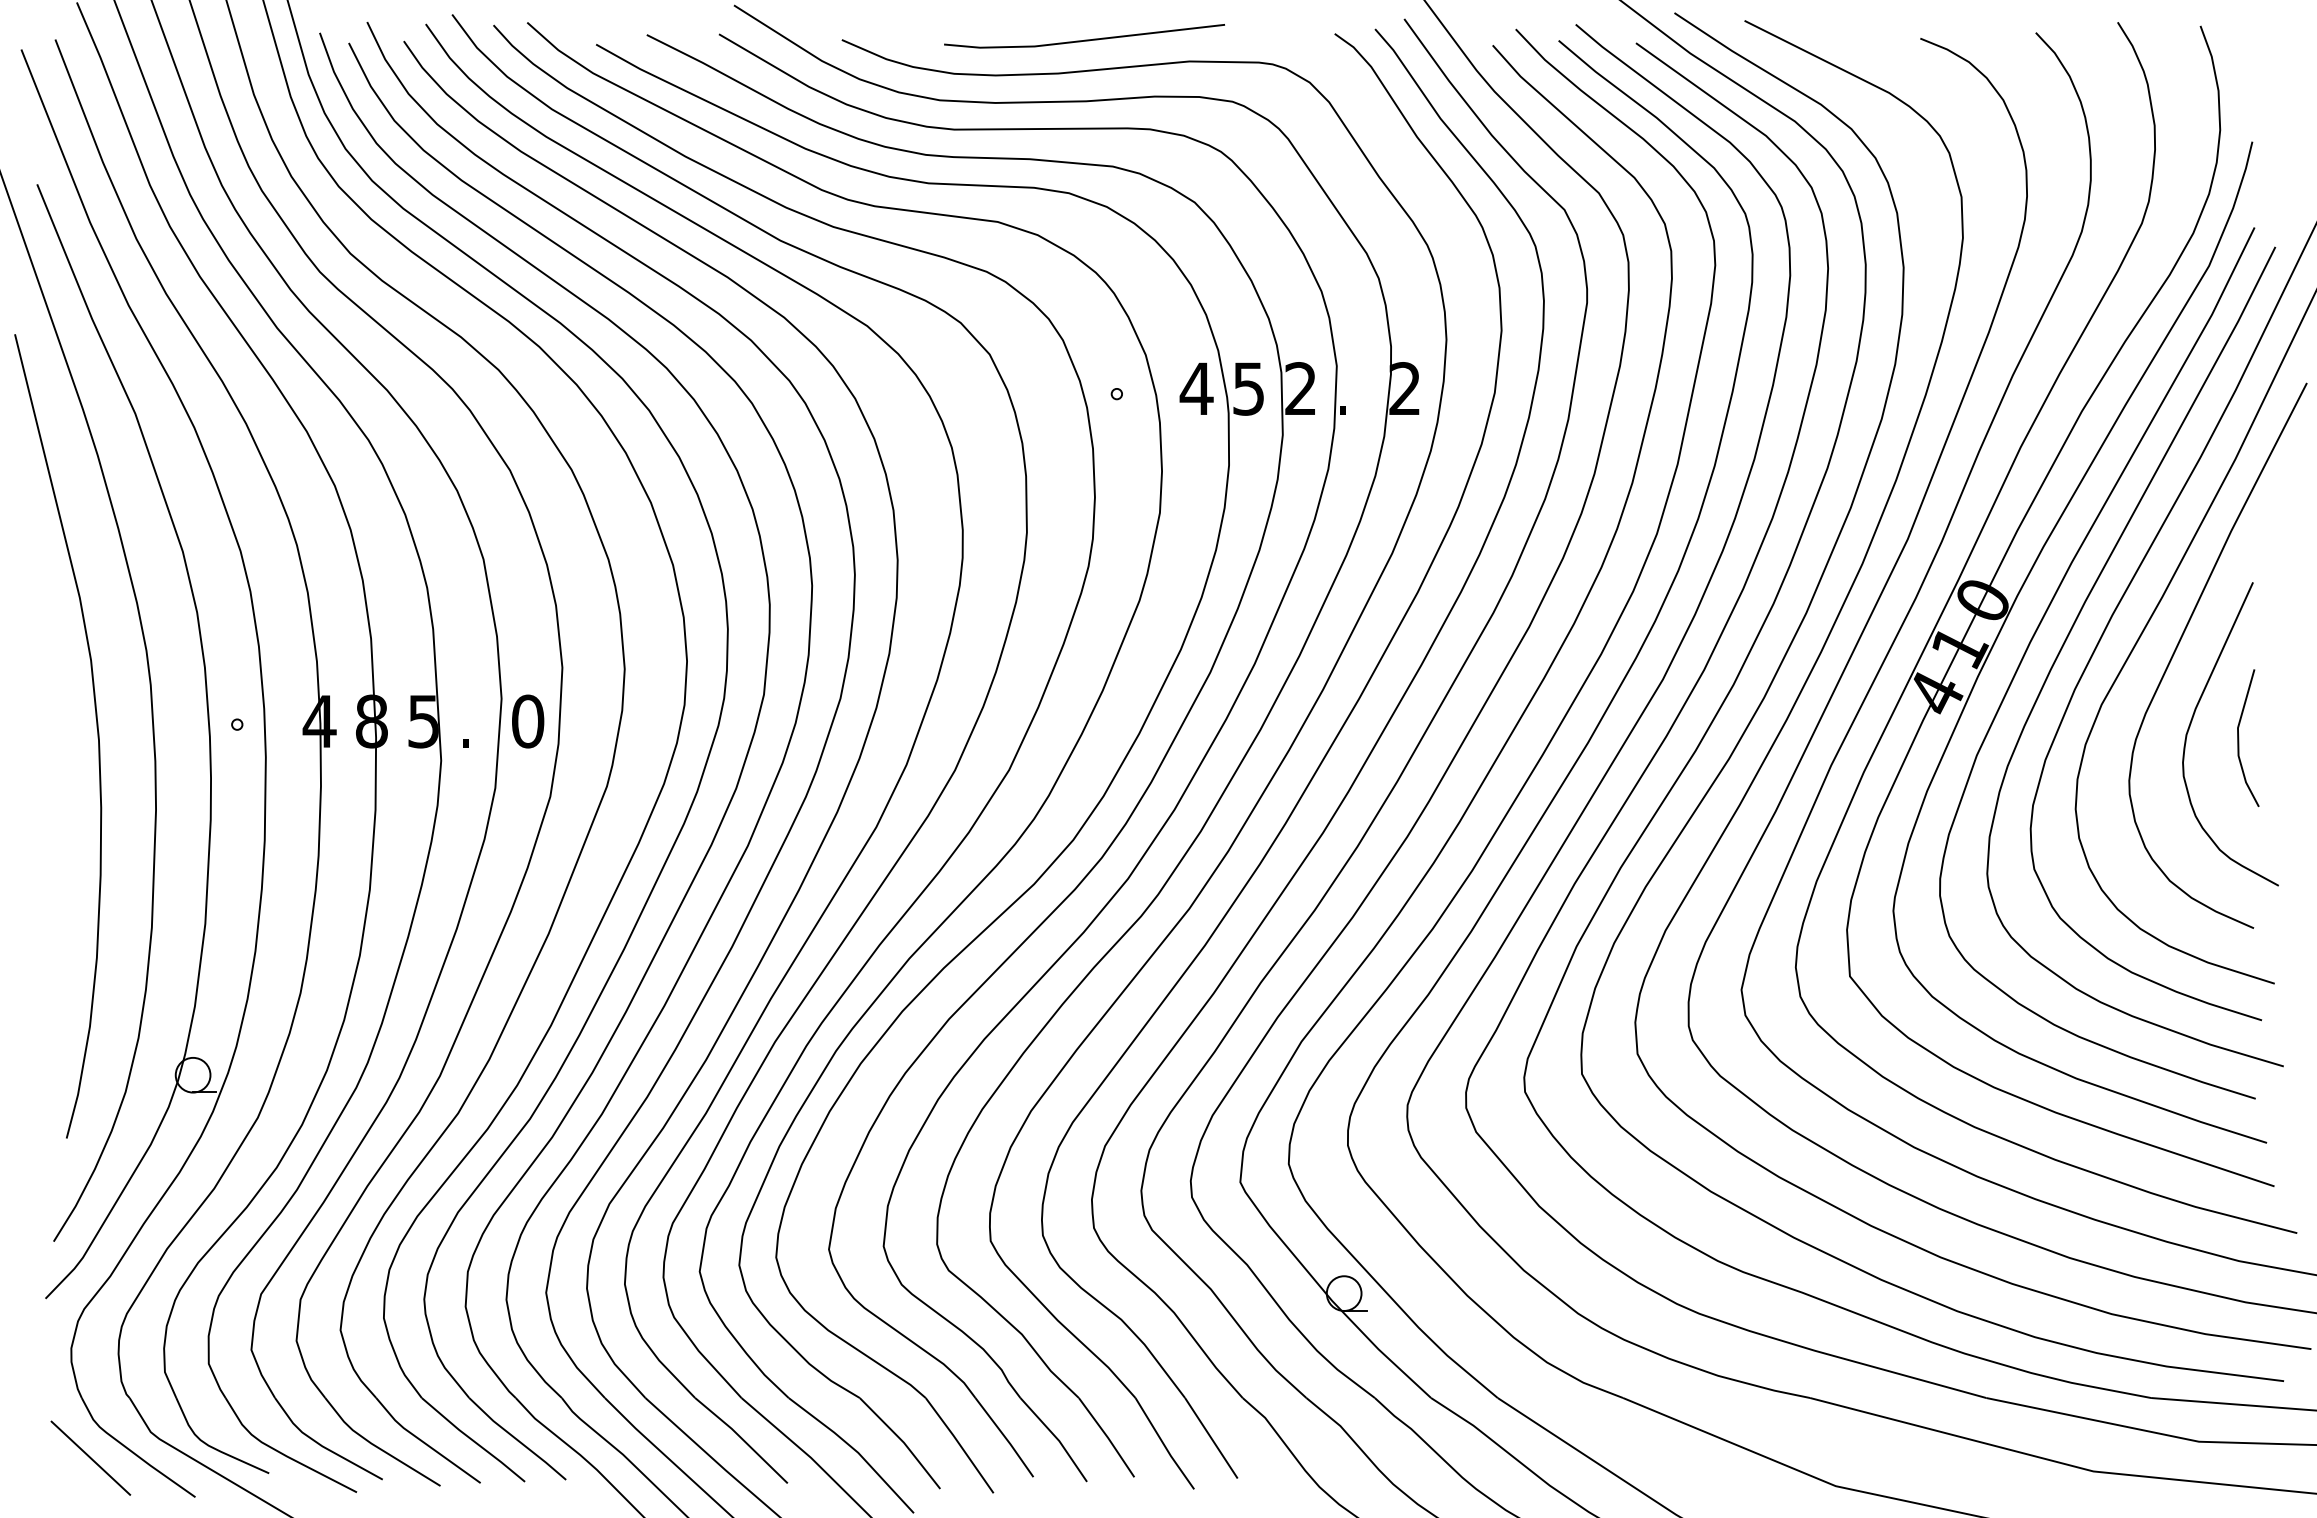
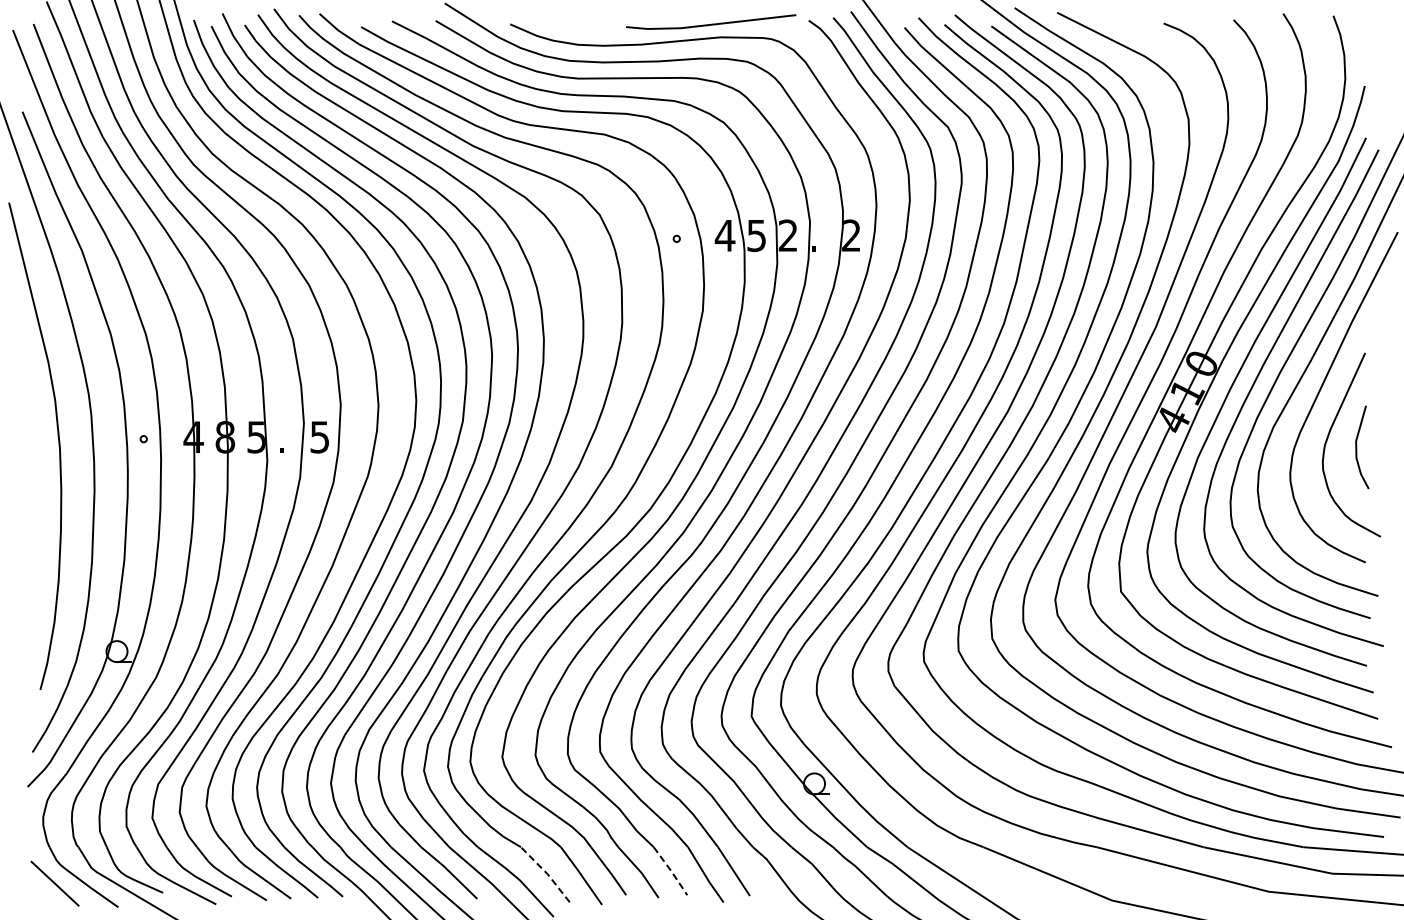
line: (1085, 38) -> (711, 23), moved
text: (527, 721) -> (319, 437), 0 -> 5
line: (1108, 1438) -> (671, 871), solid -> dashed
line: (903, 1441) -> (547, 873), solid -> dashed

